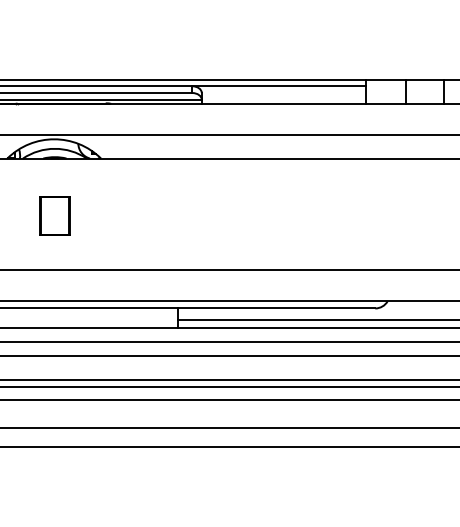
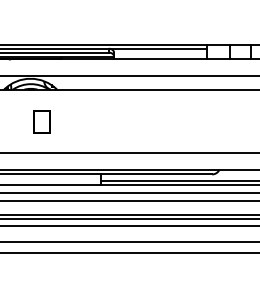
part: (54, 214) -> (41, 121), moved

